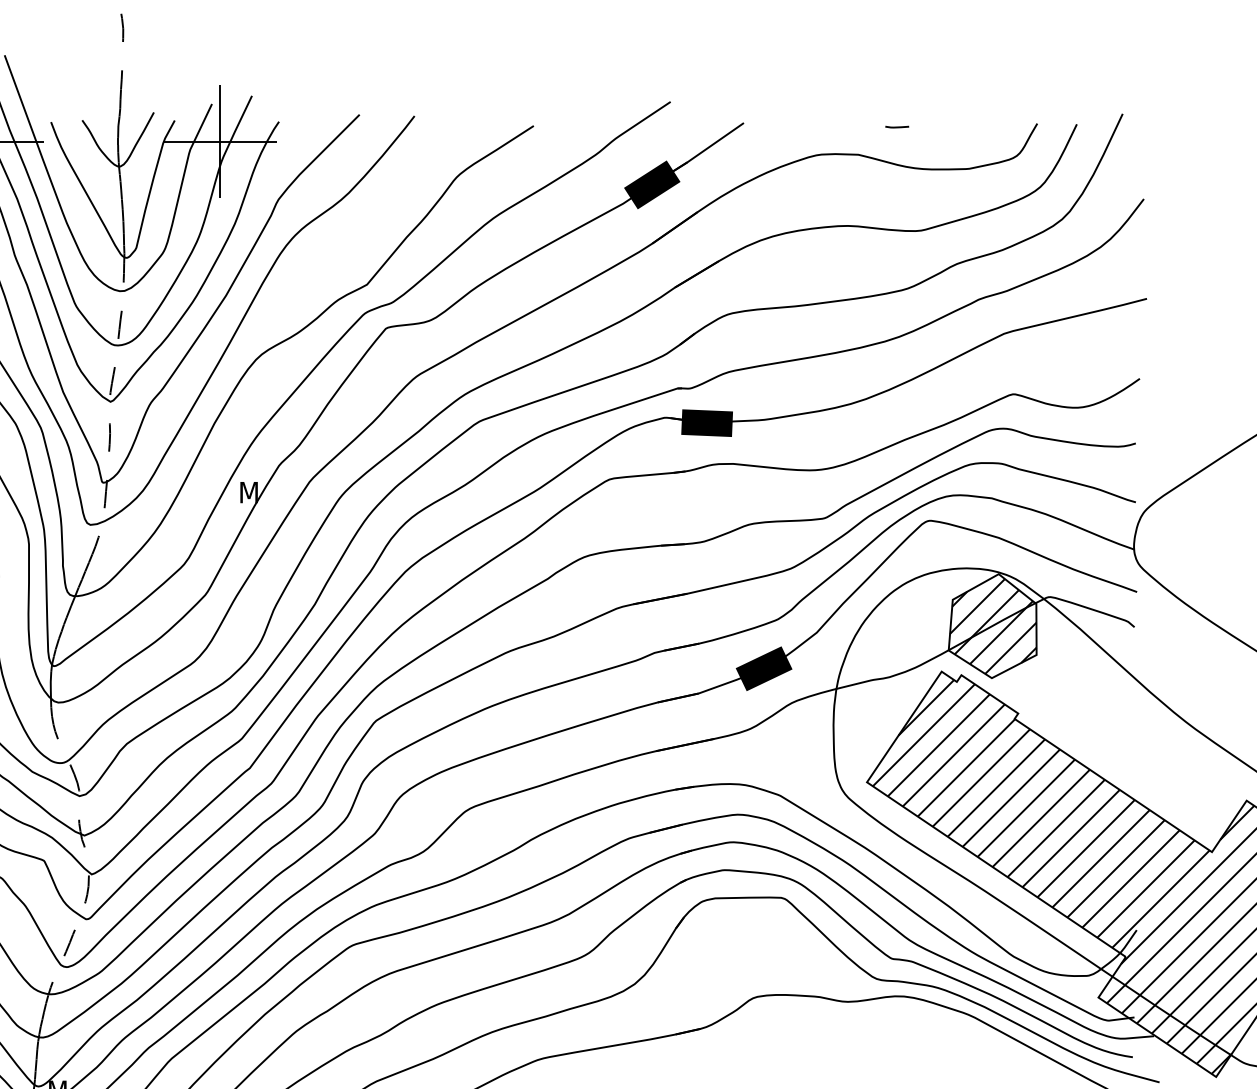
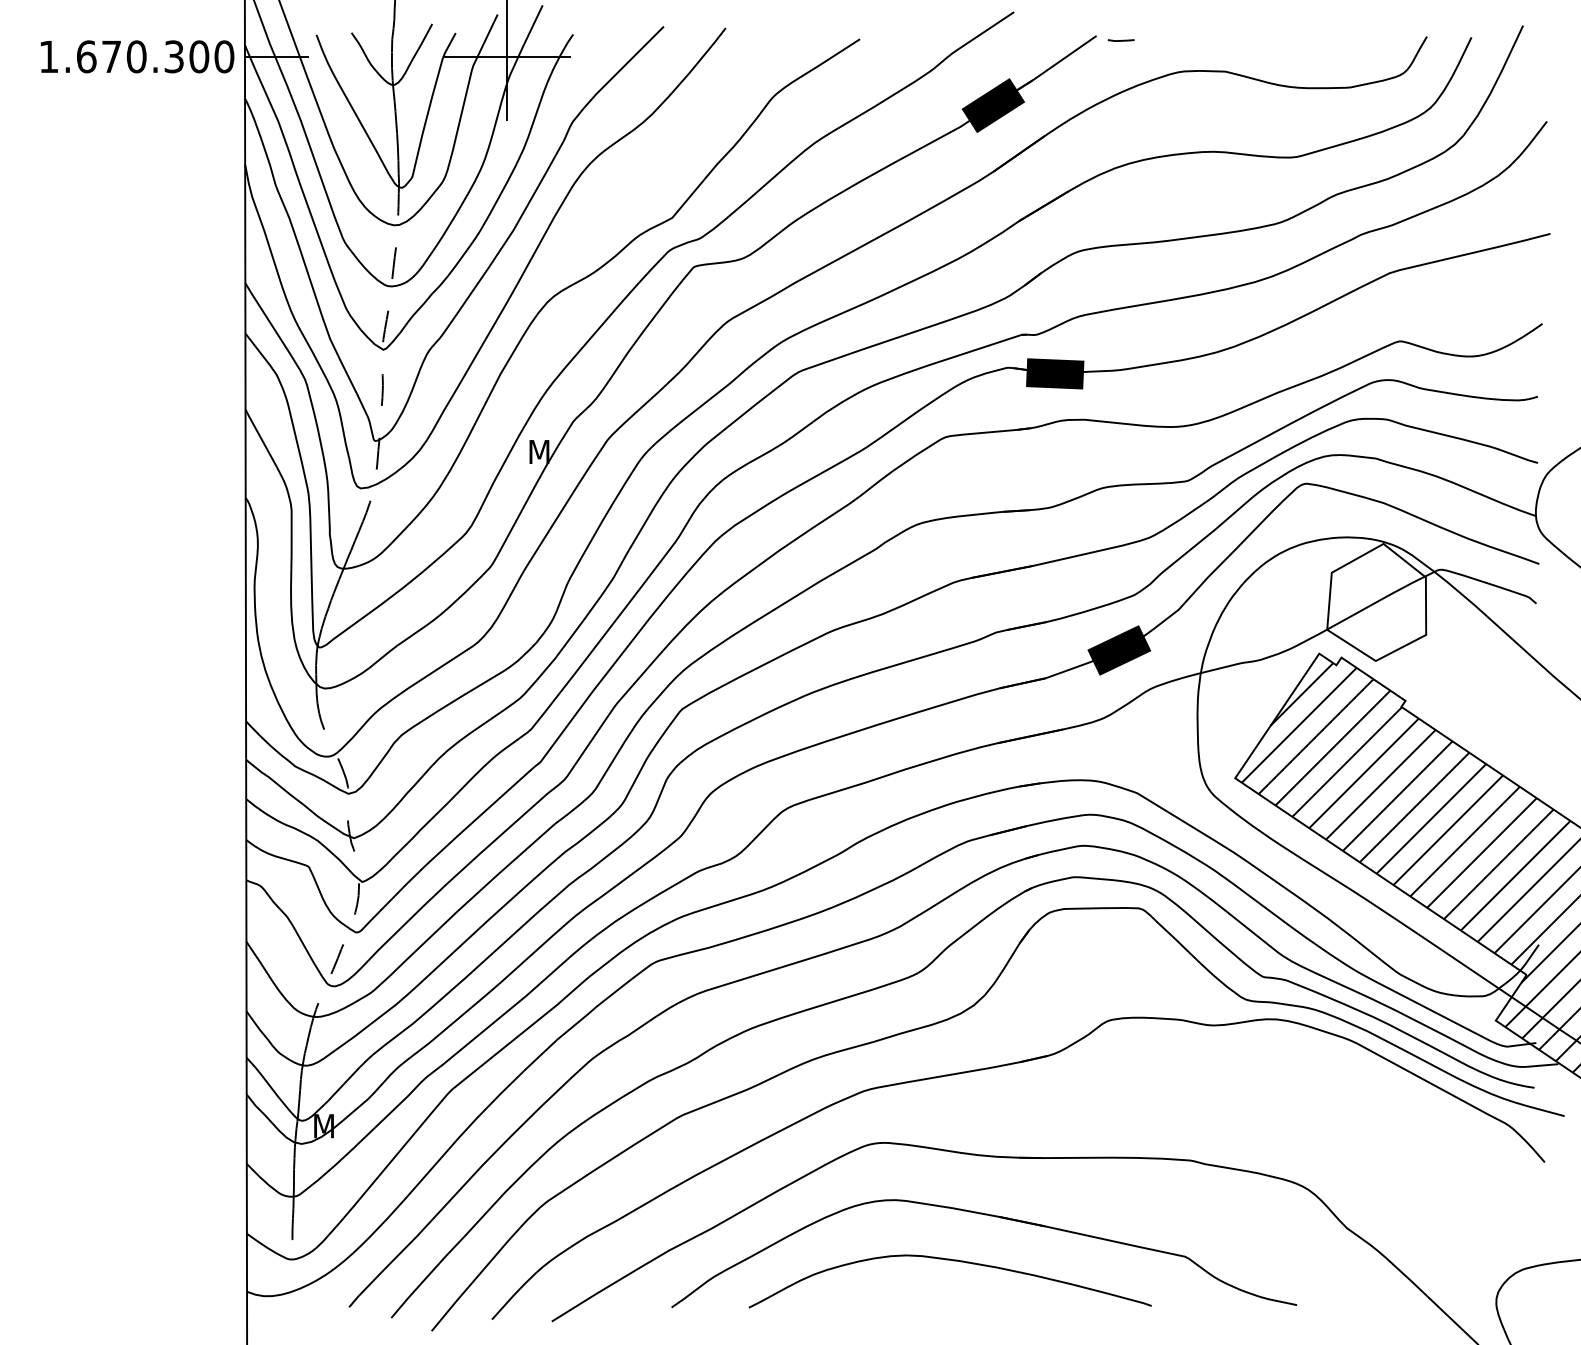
line: (896, 127) -> (1120, 40), moved
hatch: (993, 626) -> (1377, 602), removed

